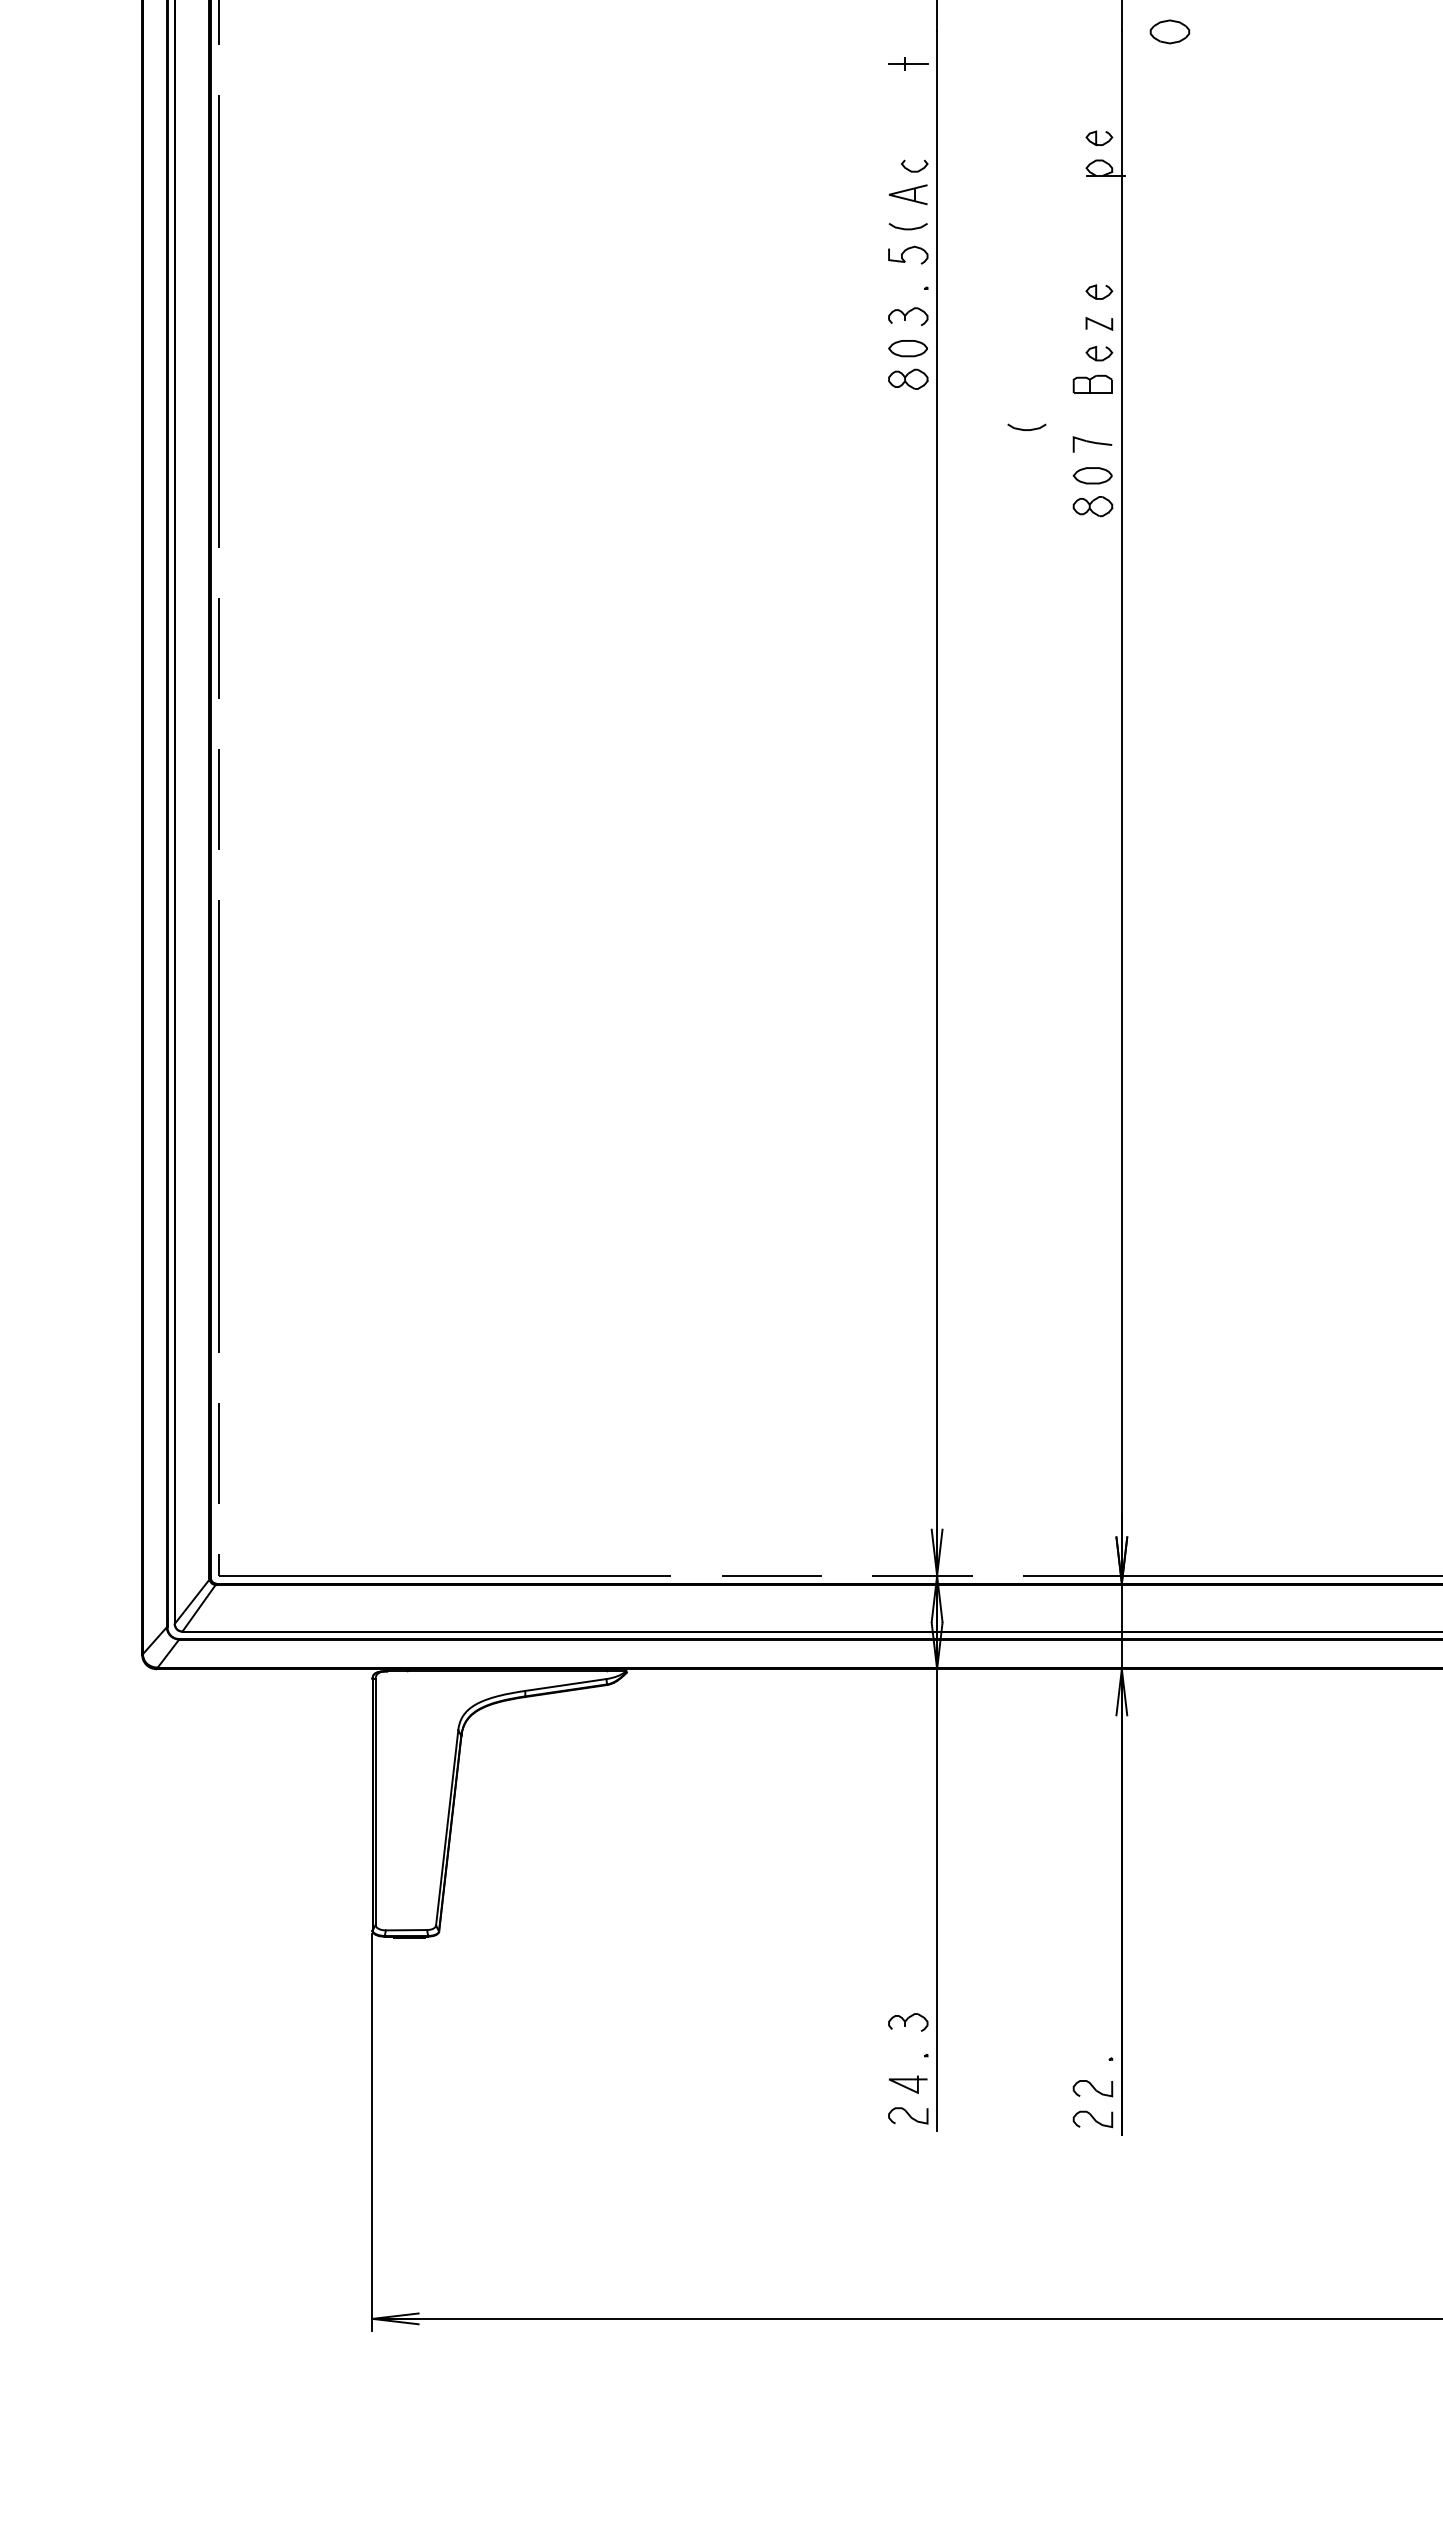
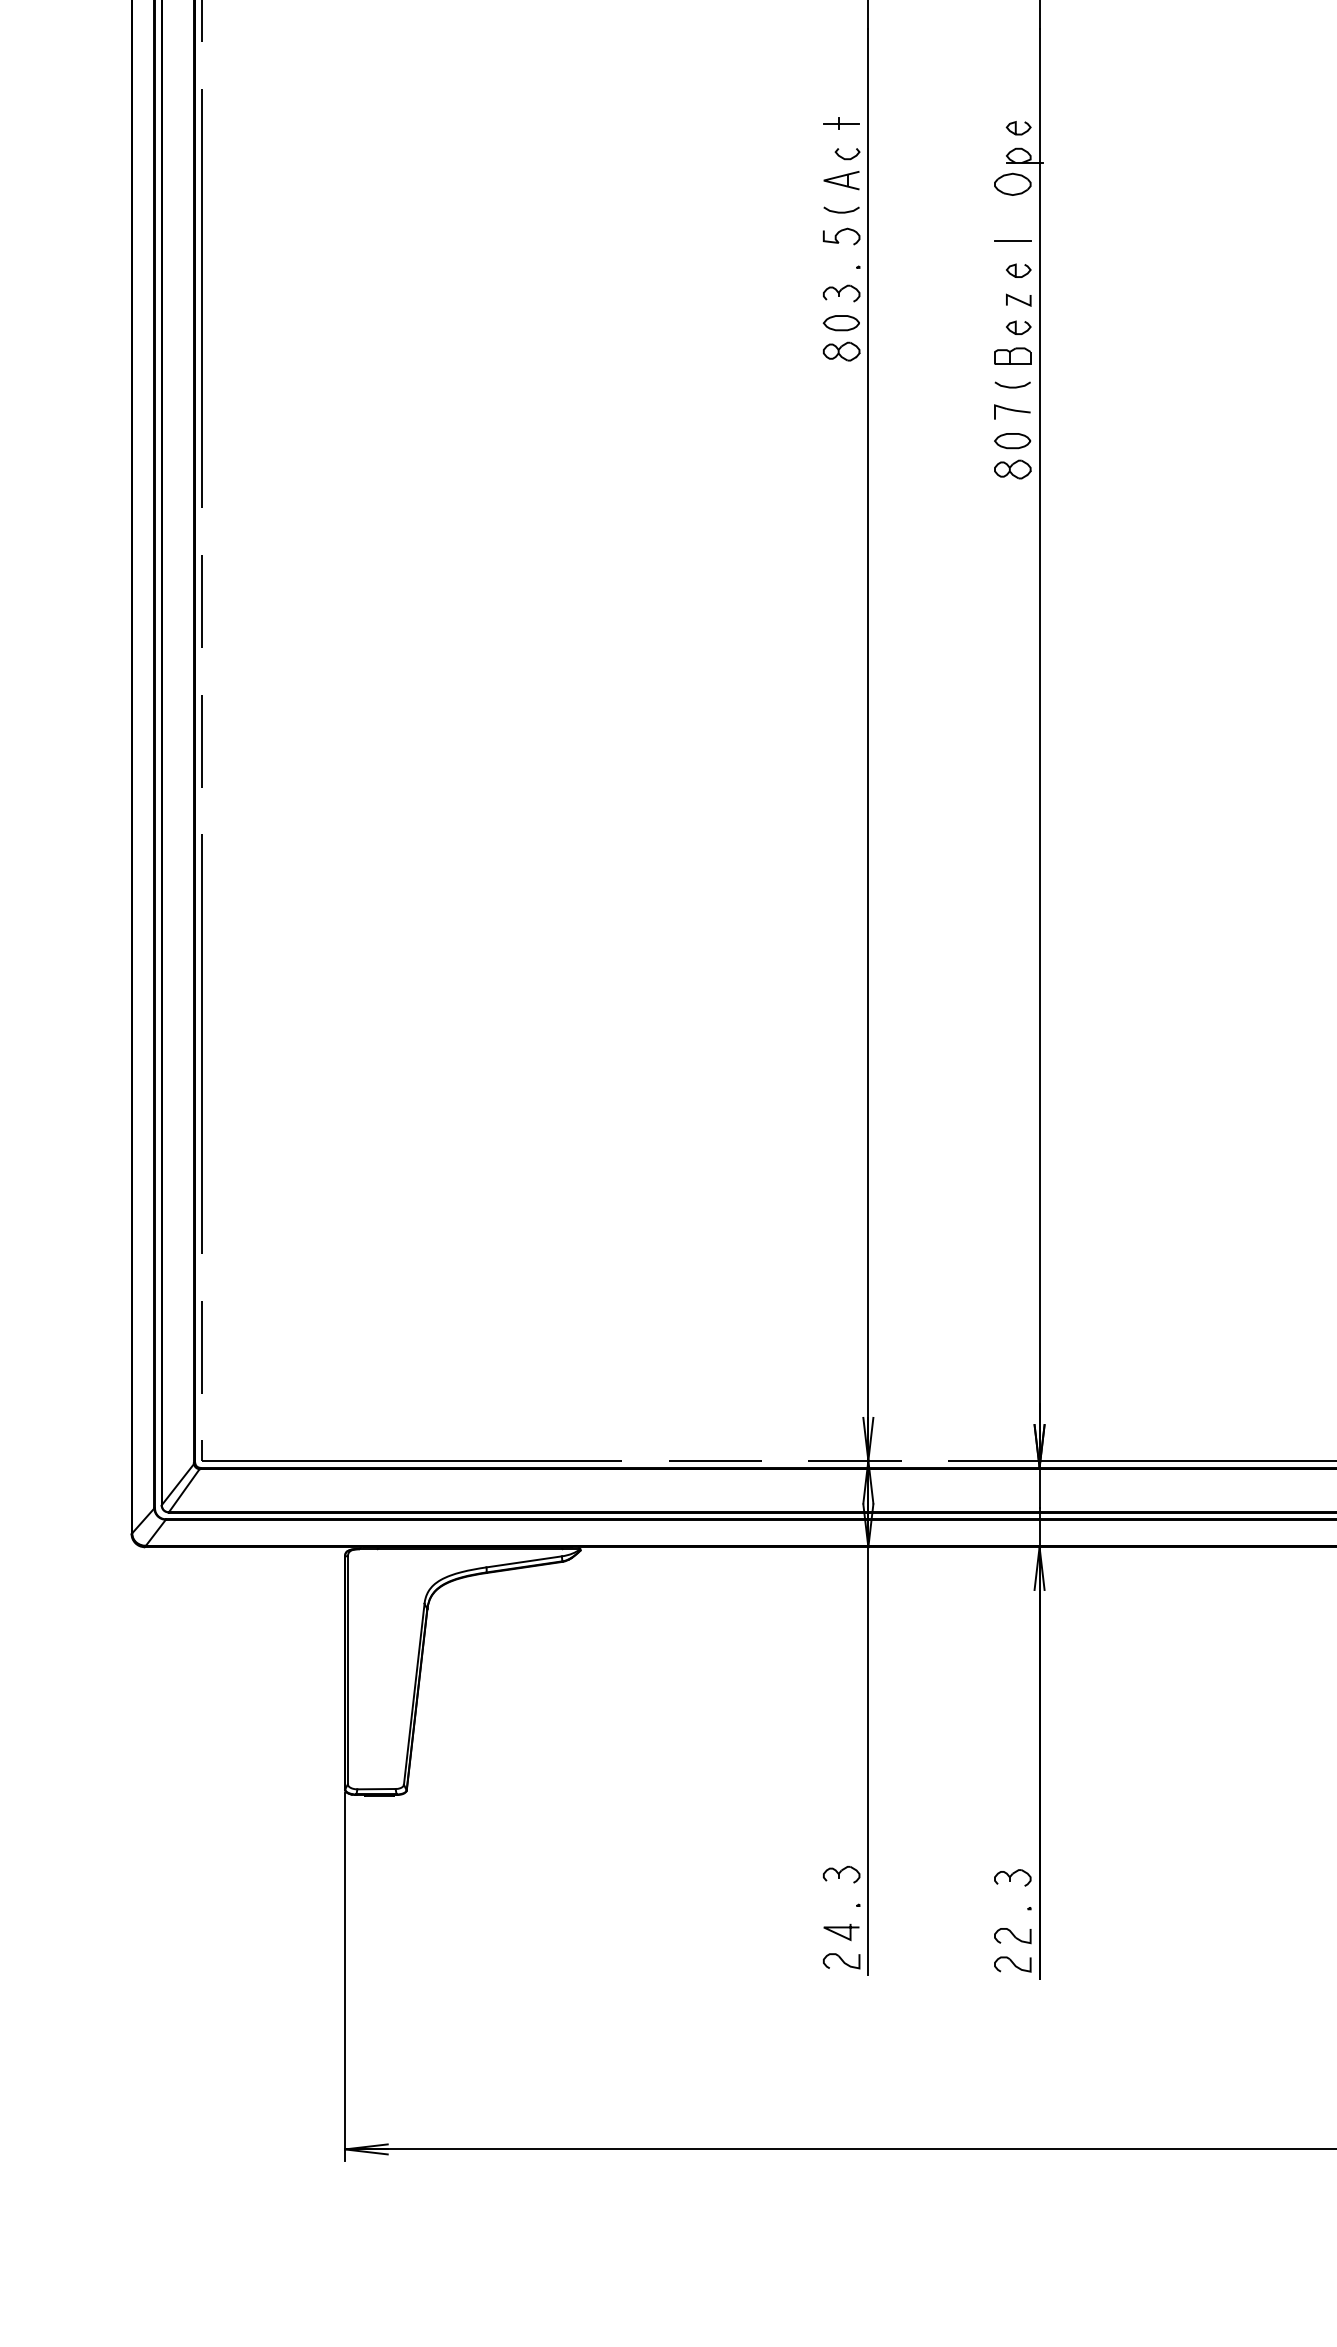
part: (1169, 31) -> (1012, 184), moved
part: (908, 63) -> (841, 122), moved
line: (1092, 260) -> (1012, 241), added
curve: (1026, 429) -> (1012, 387), moved
part: (1092, 2025) -> (1012, 1877), added

